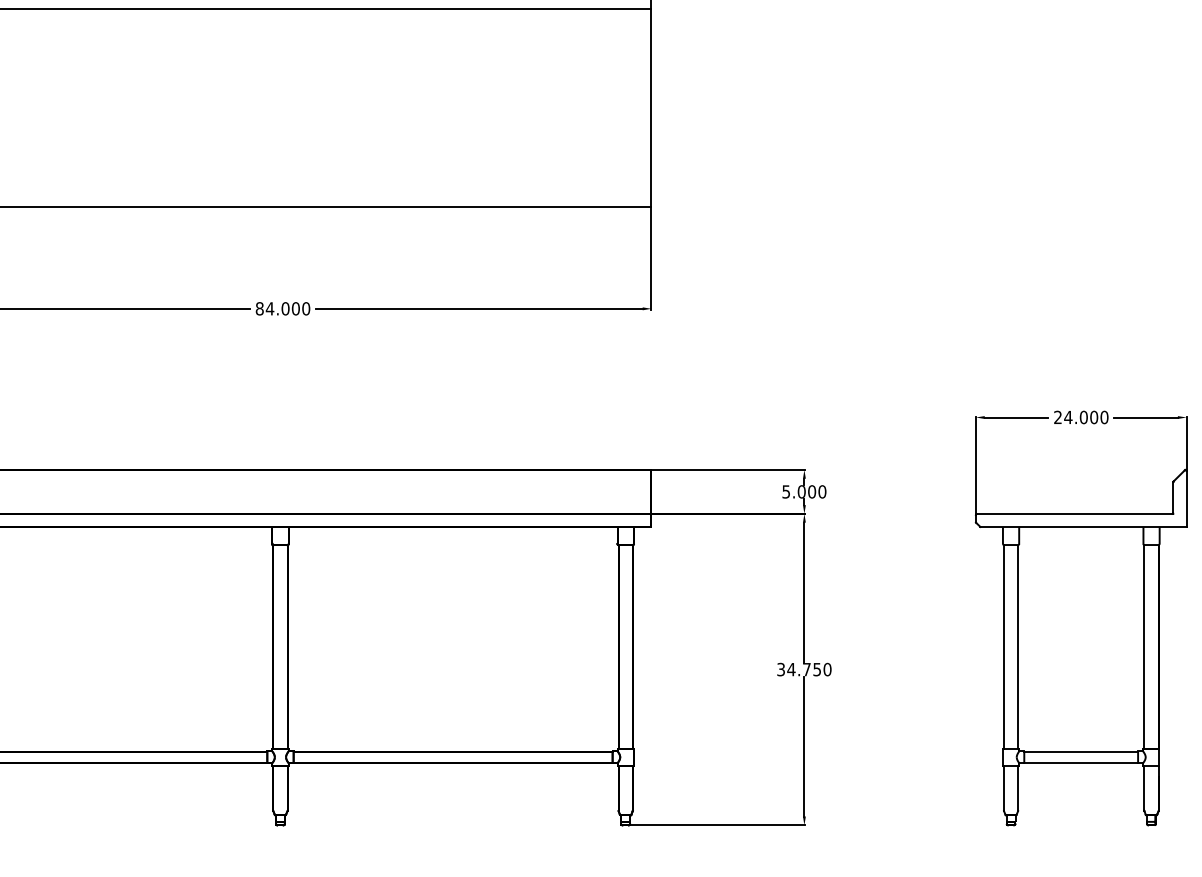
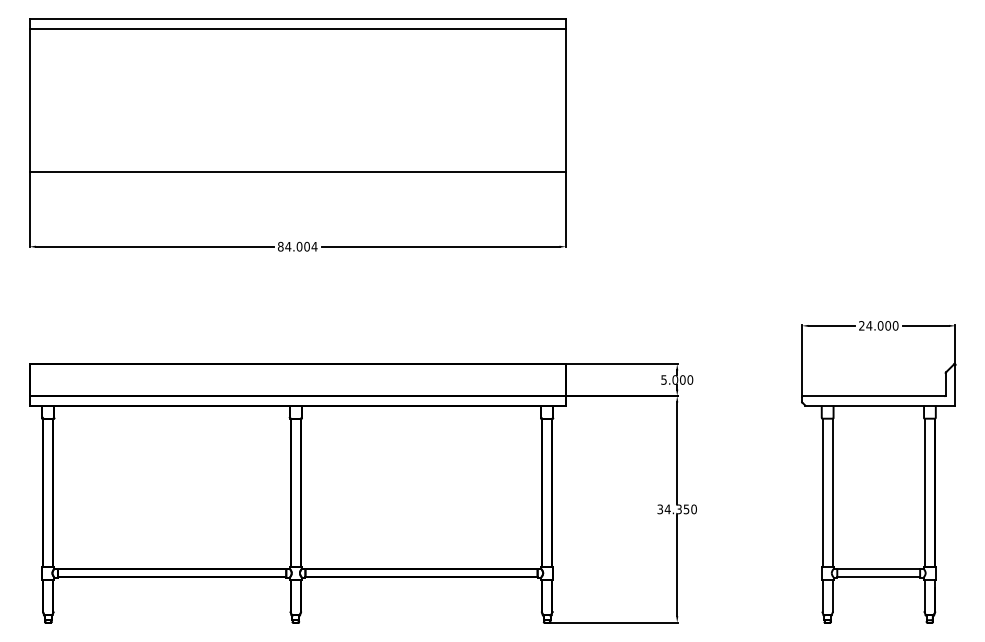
text: (306, 308) -> (314, 246), 84.000 -> 84.004
text: (806, 669) -> (678, 509), 34.750 -> 34.350

